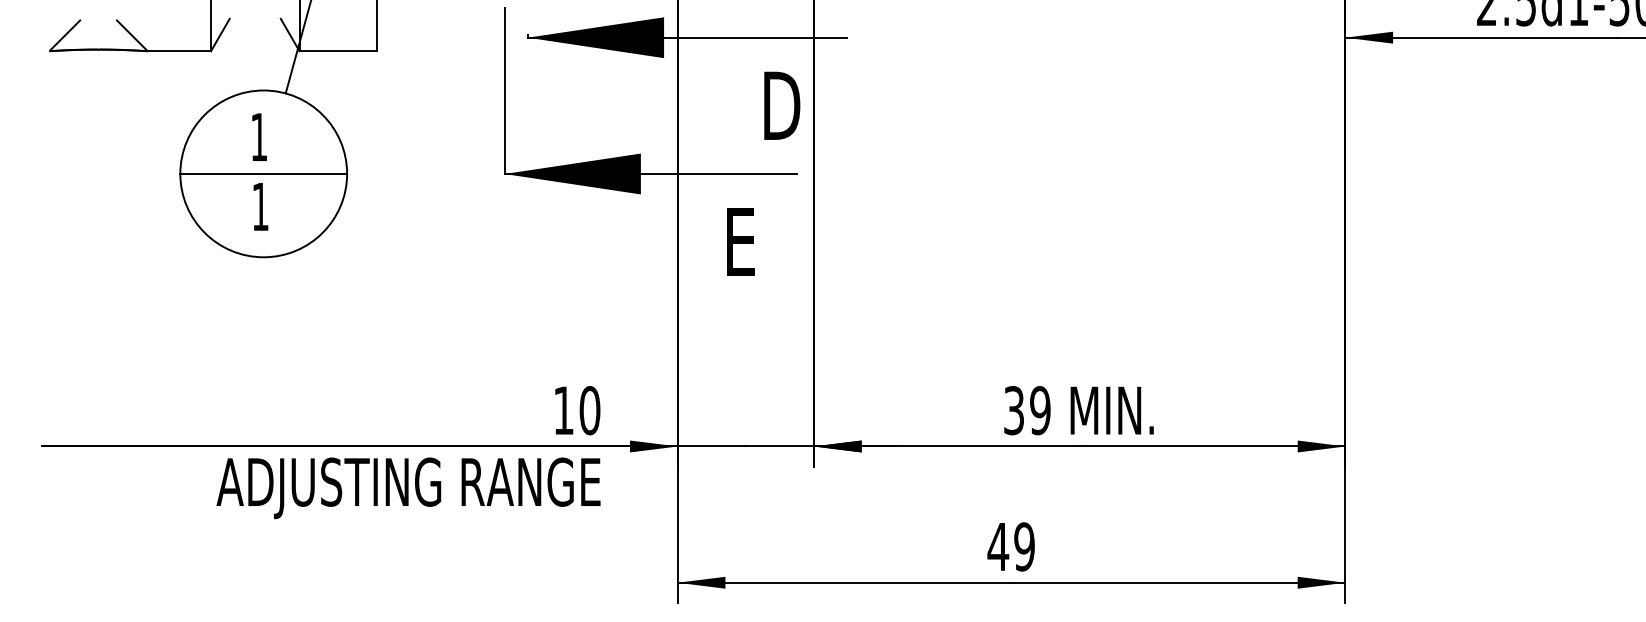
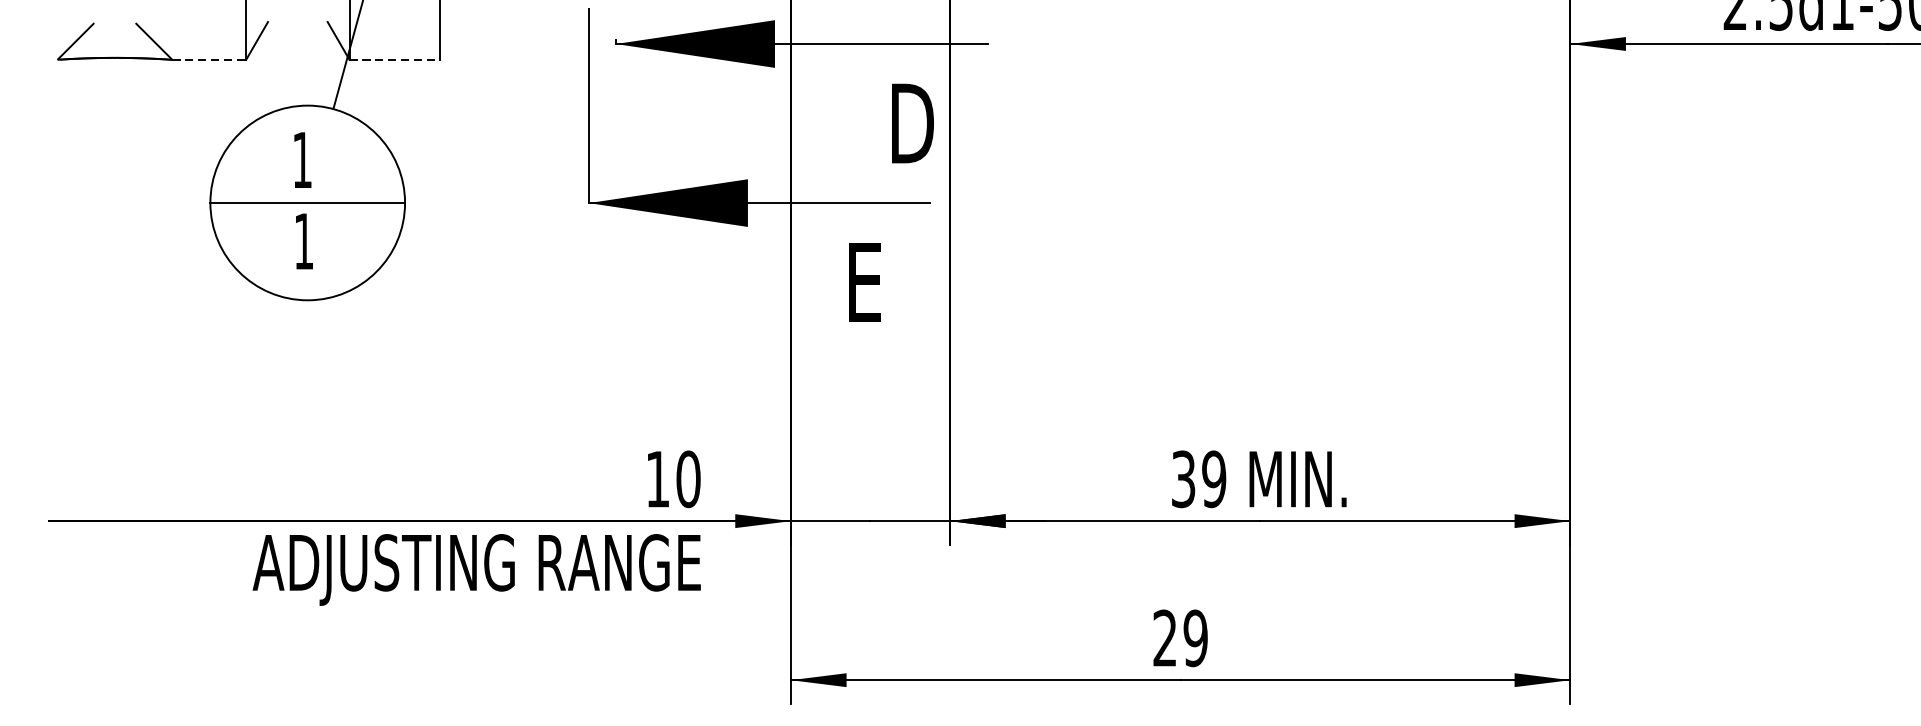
line: (179, 51) -> (209, 60), solid -> dashed
line: (338, 51) -> (394, 60), solid -> dashed
text: (998, 546) -> (1165, 637), 49 -> 29

